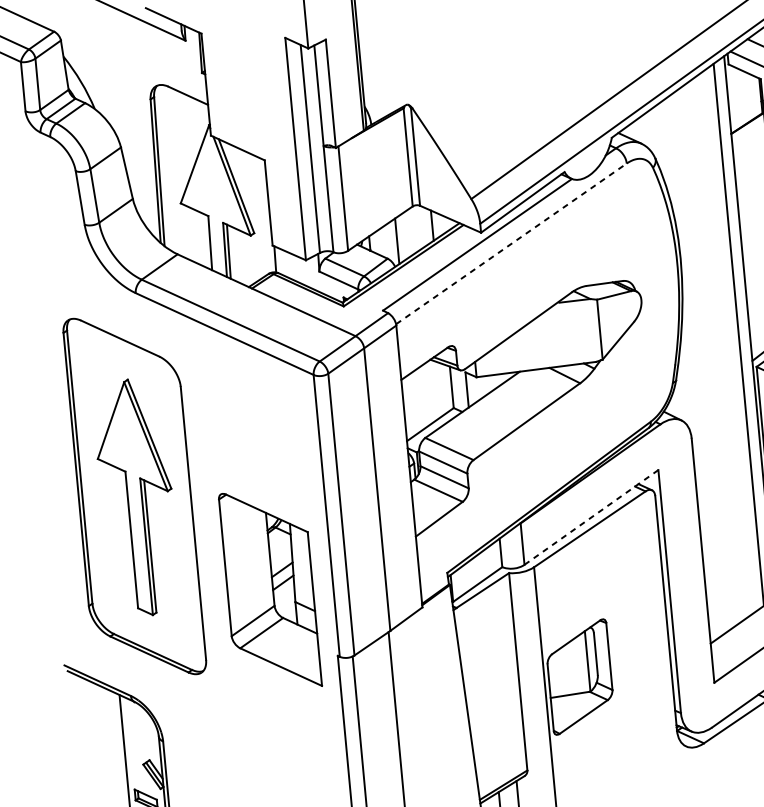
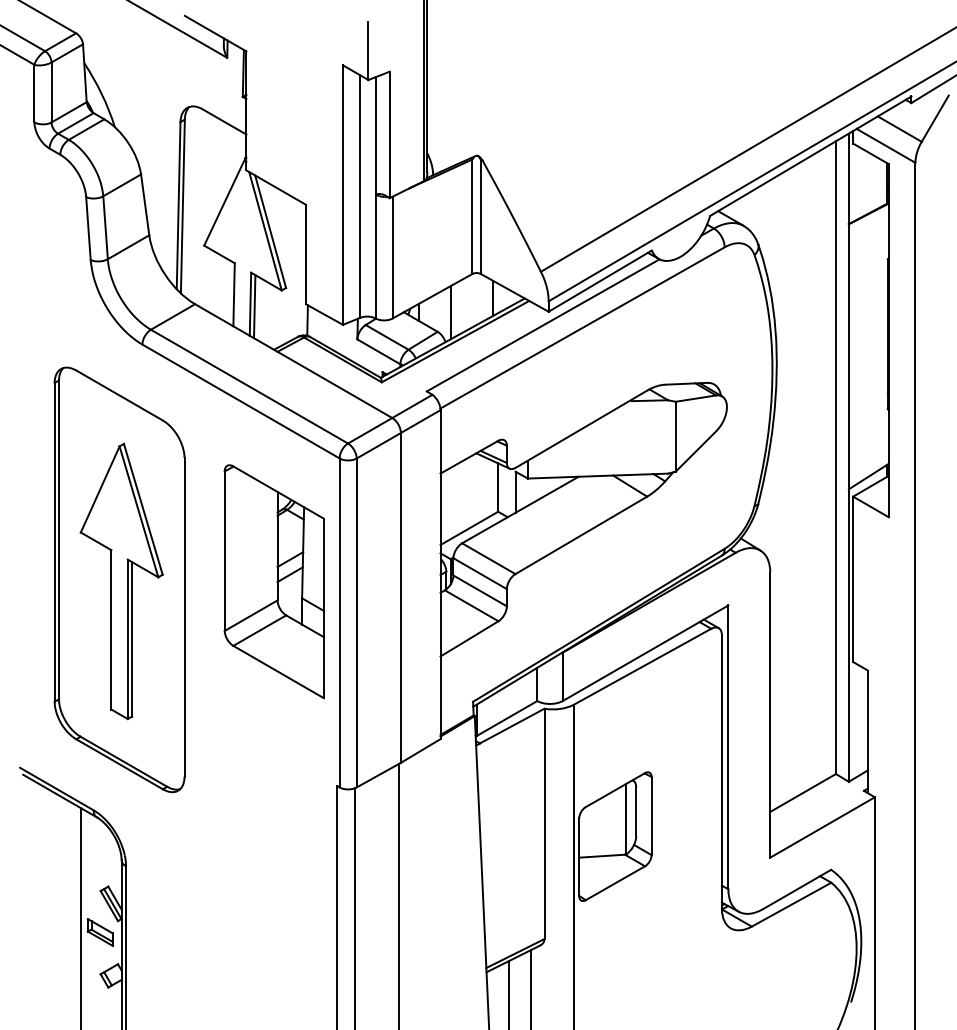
line: (512, 243) -> (583, 327), dashed -> solid
line: (591, 517) -> (645, 653), dashed -> solid
part: (269, 589) -> (273, 581), moved

